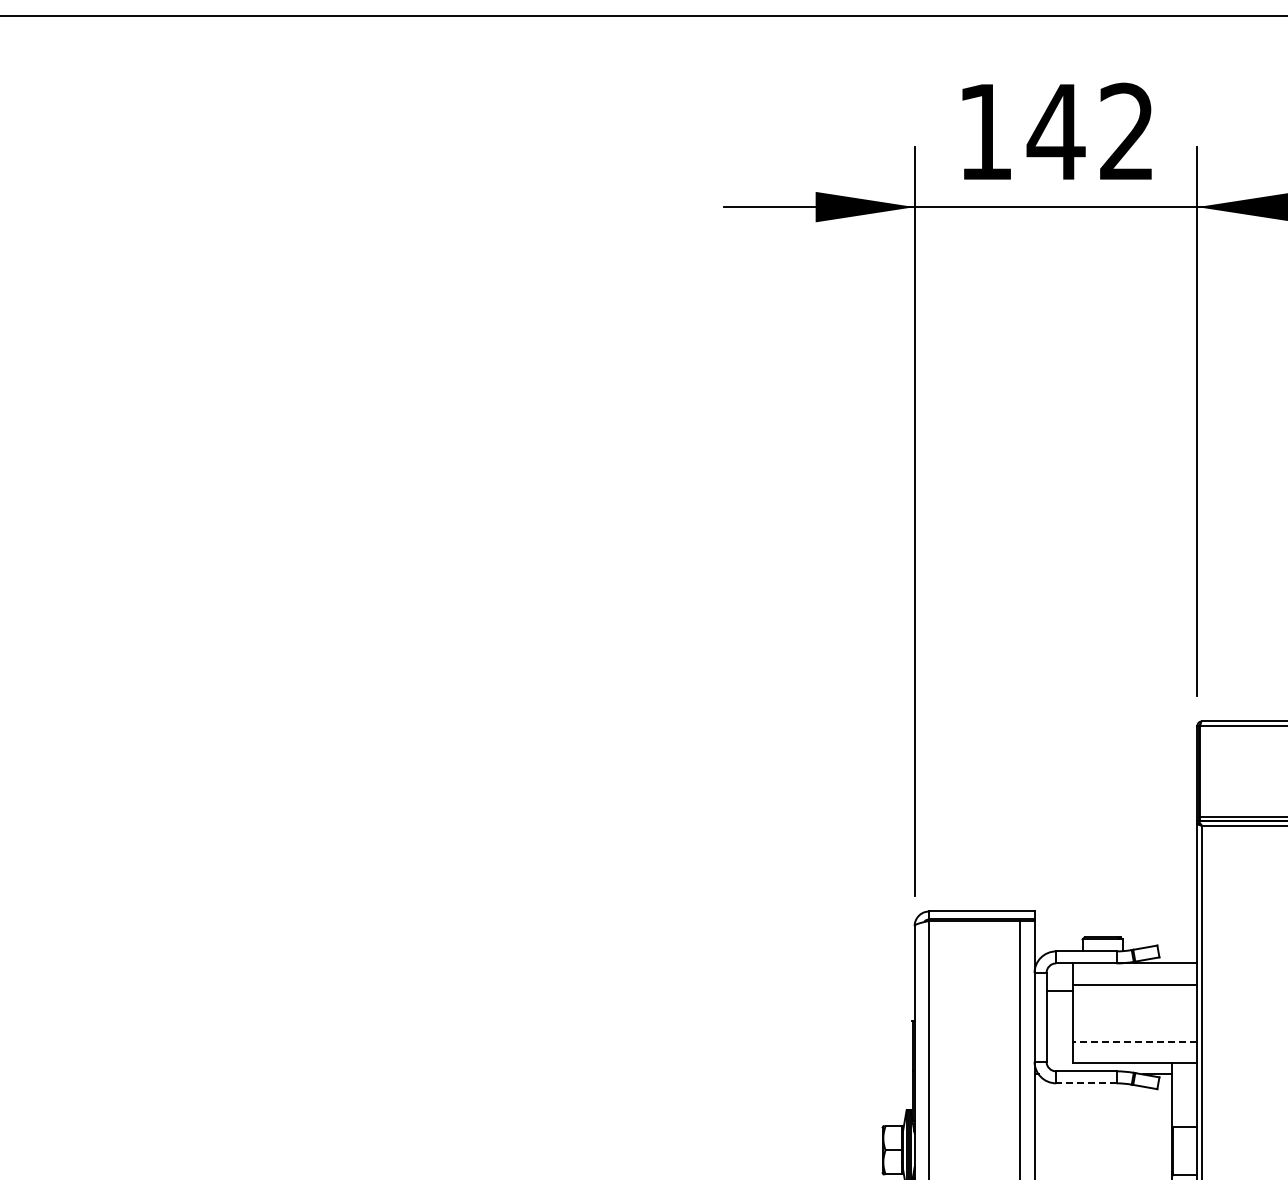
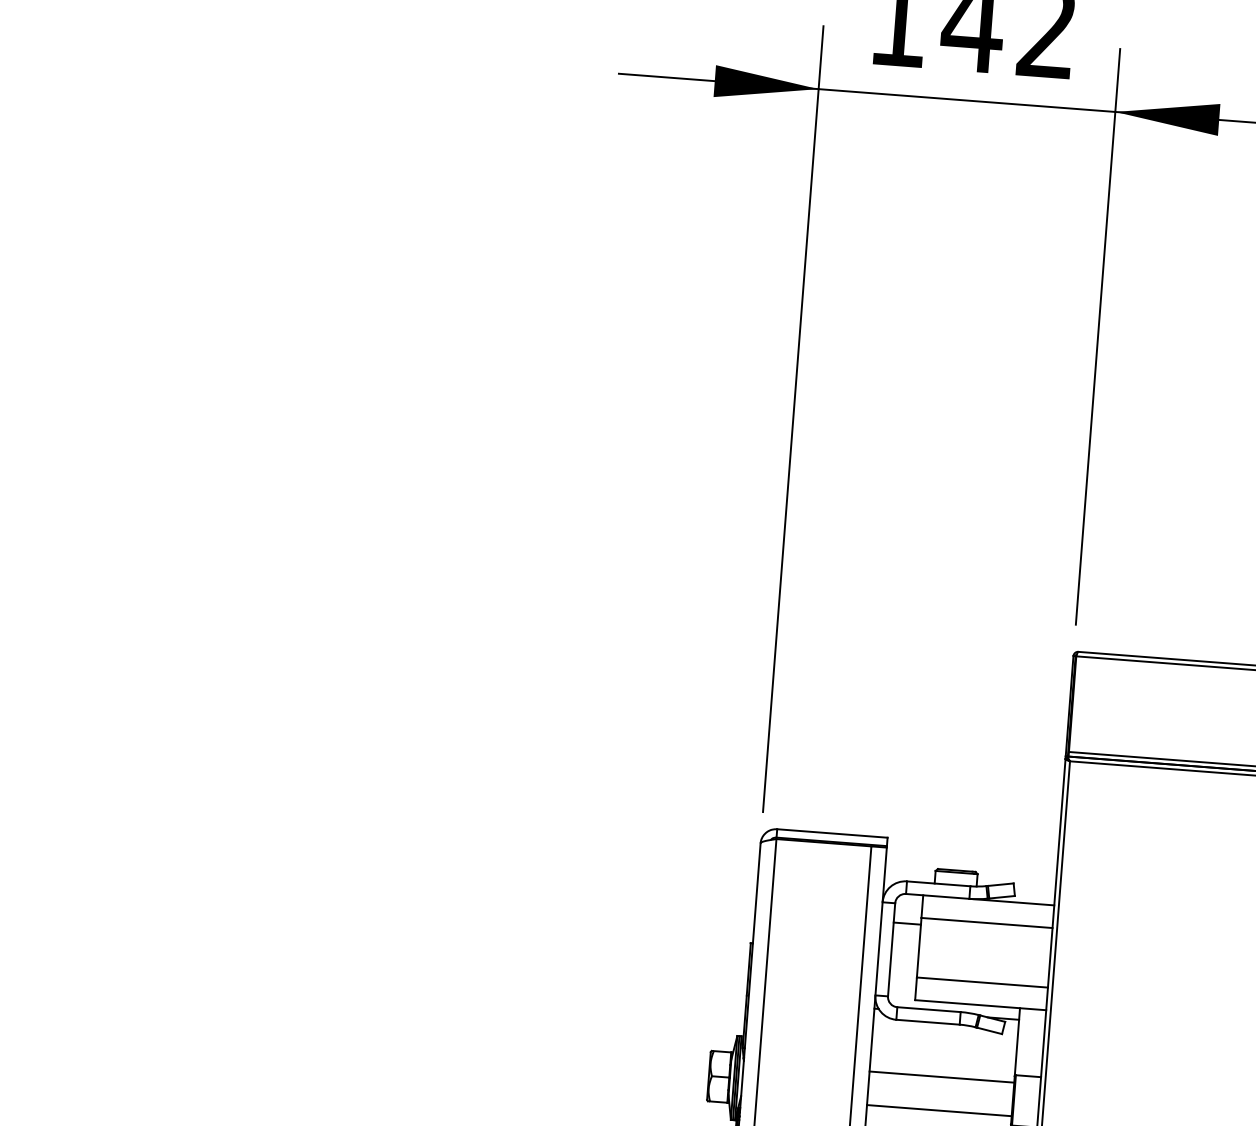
line: (1134, 1041) -> (981, 982), dashed -> solid
line: (1085, 1083) -> (927, 1022), dashed -> solid
line: (1103, 1134) -> (941, 1077), added
line: (1103, 1166) -> (939, 1110), added

